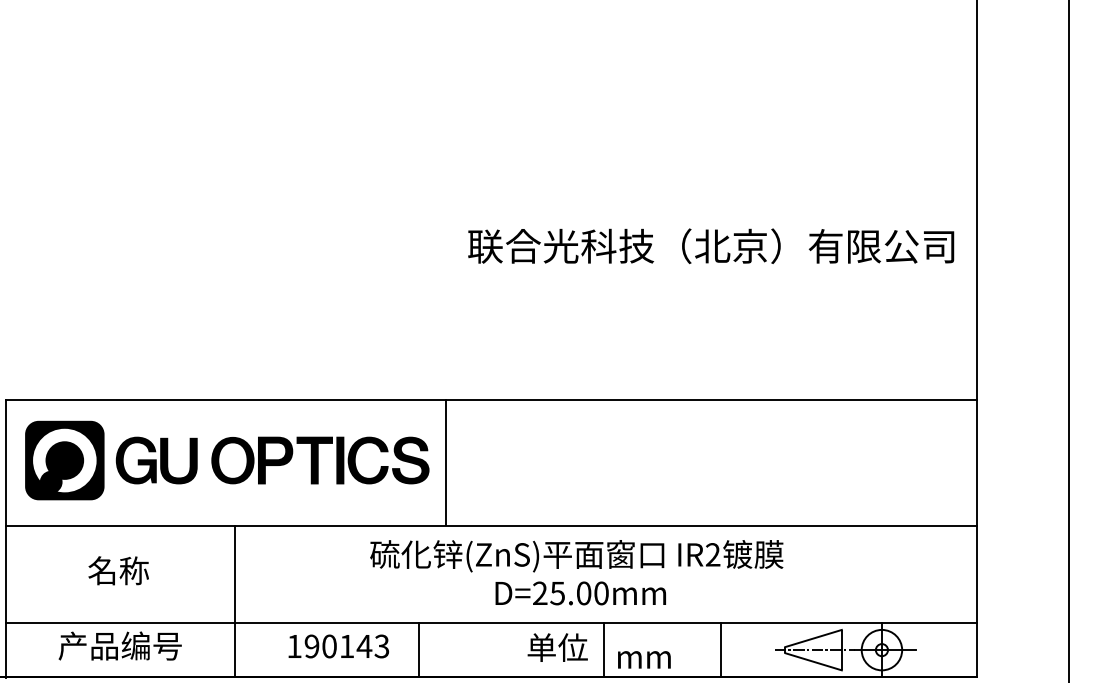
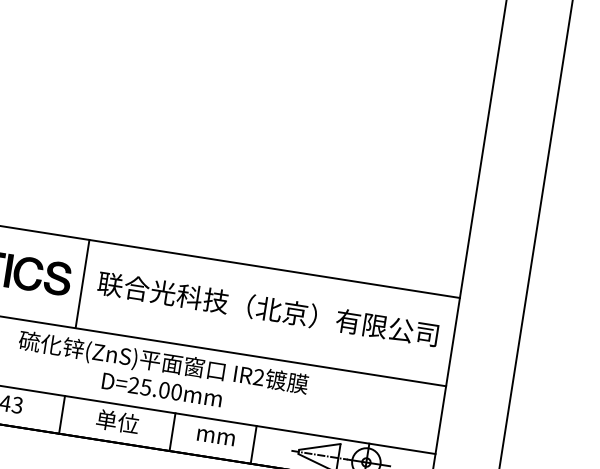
text: (711, 245) -> (268, 308), moved
text: (557, 647) -> (117, 421), moved
line: (419, 650) -> (62, 415), moved
text: (644, 659) -> (216, 437), moved

